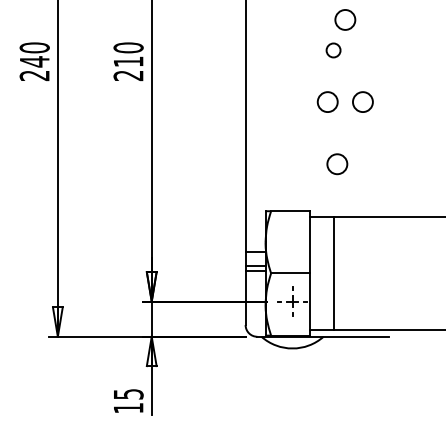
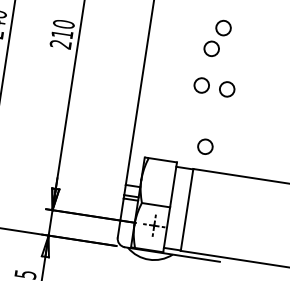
circle: (333, 50) -> (211, 48), size x1.43
circle: (337, 164) -> (205, 147), moved

